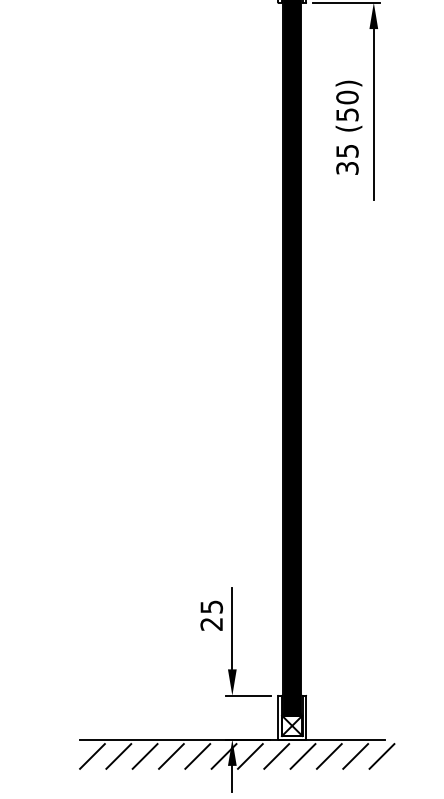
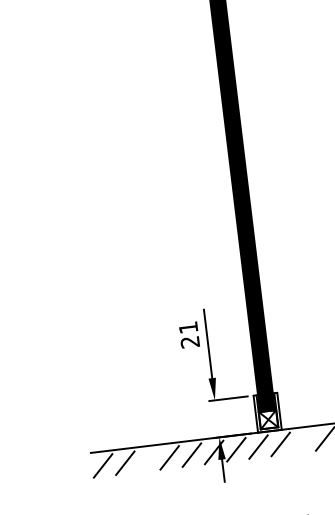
text: (211, 606) -> (188, 327), 25 -> 21
line: (144, 756) -> (147, 460), removed
line: (328, 756) -> (302, 441), removed

